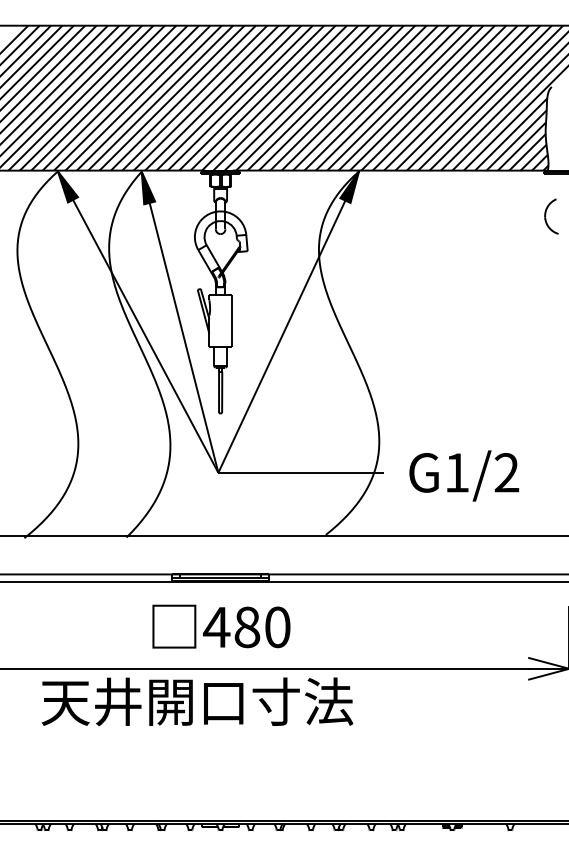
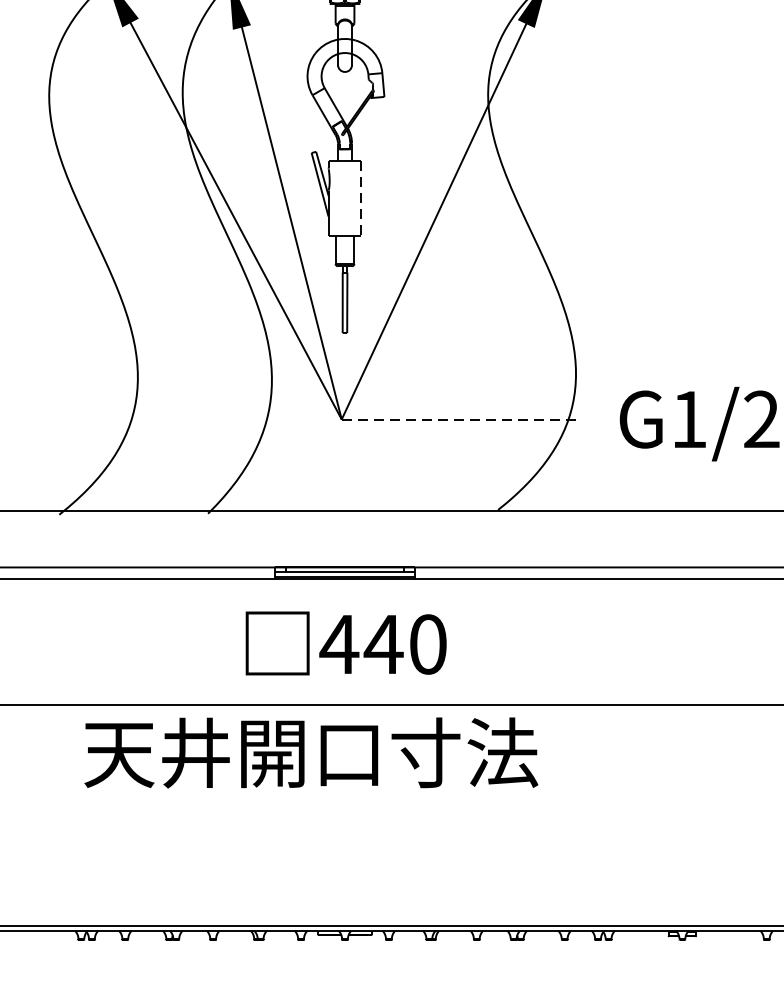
line: (231, 320) -> (360, 197), solid -> dashed
line: (301, 472) -> (462, 419), solid -> dashed
text: (246, 627) -> (382, 644), 480 -> 440

